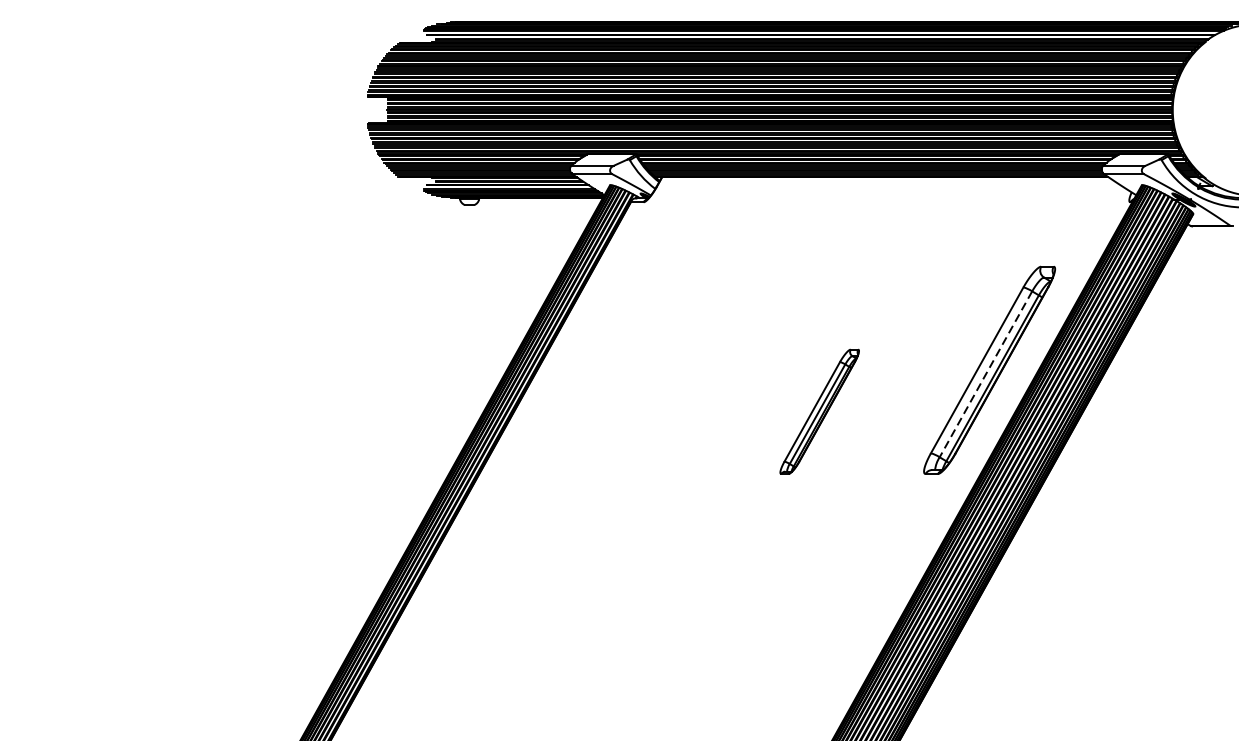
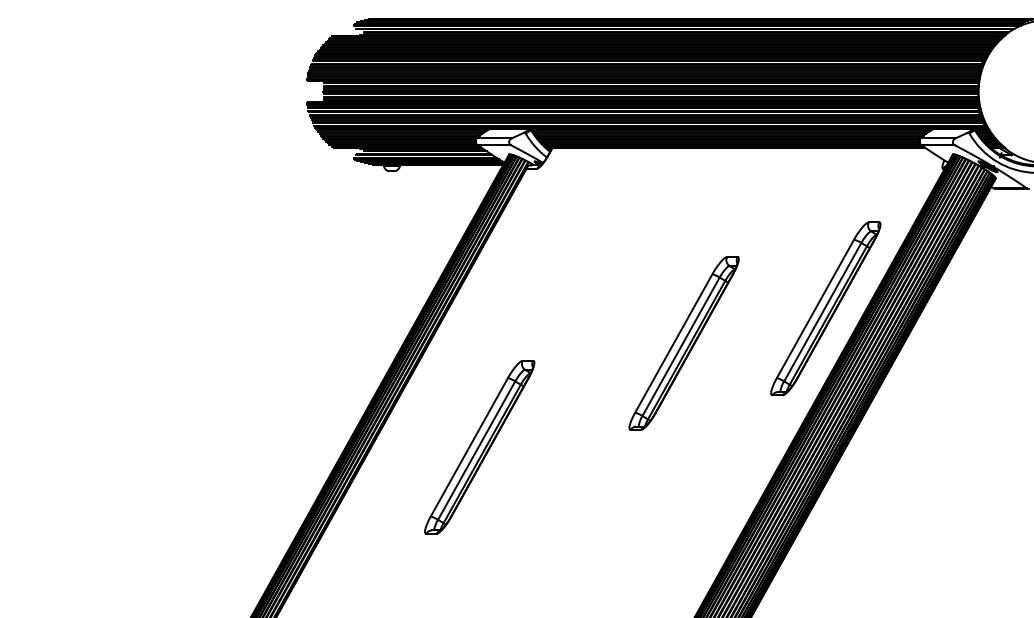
line: (985, 374) -> (822, 312), dashed -> solid
part: (819, 411) -> (683, 343), size x1.67
part: (574, 536) -> (479, 447), added

